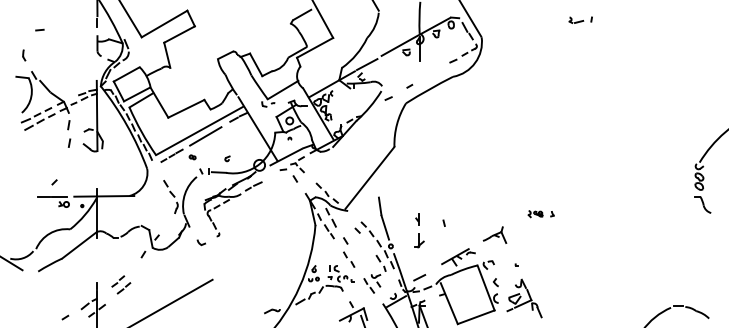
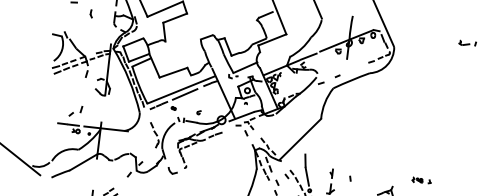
part: (24, 55) -> (91, 13), moved
line: (69, 142) -> (81, 109), moved
part: (200, 242) -> (171, 170), size x1.6

